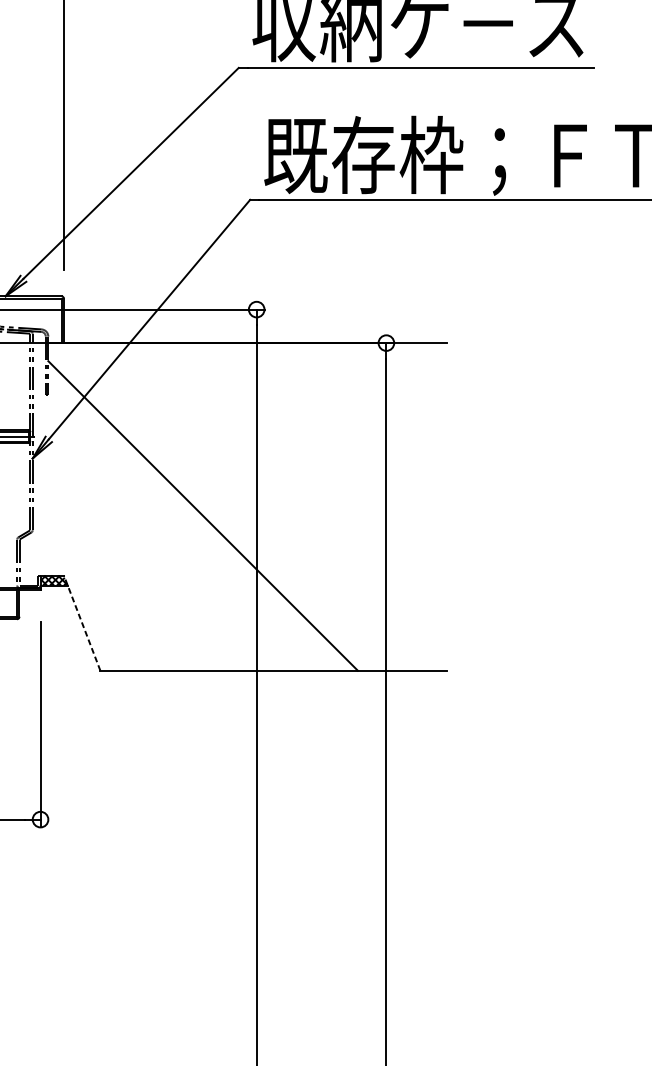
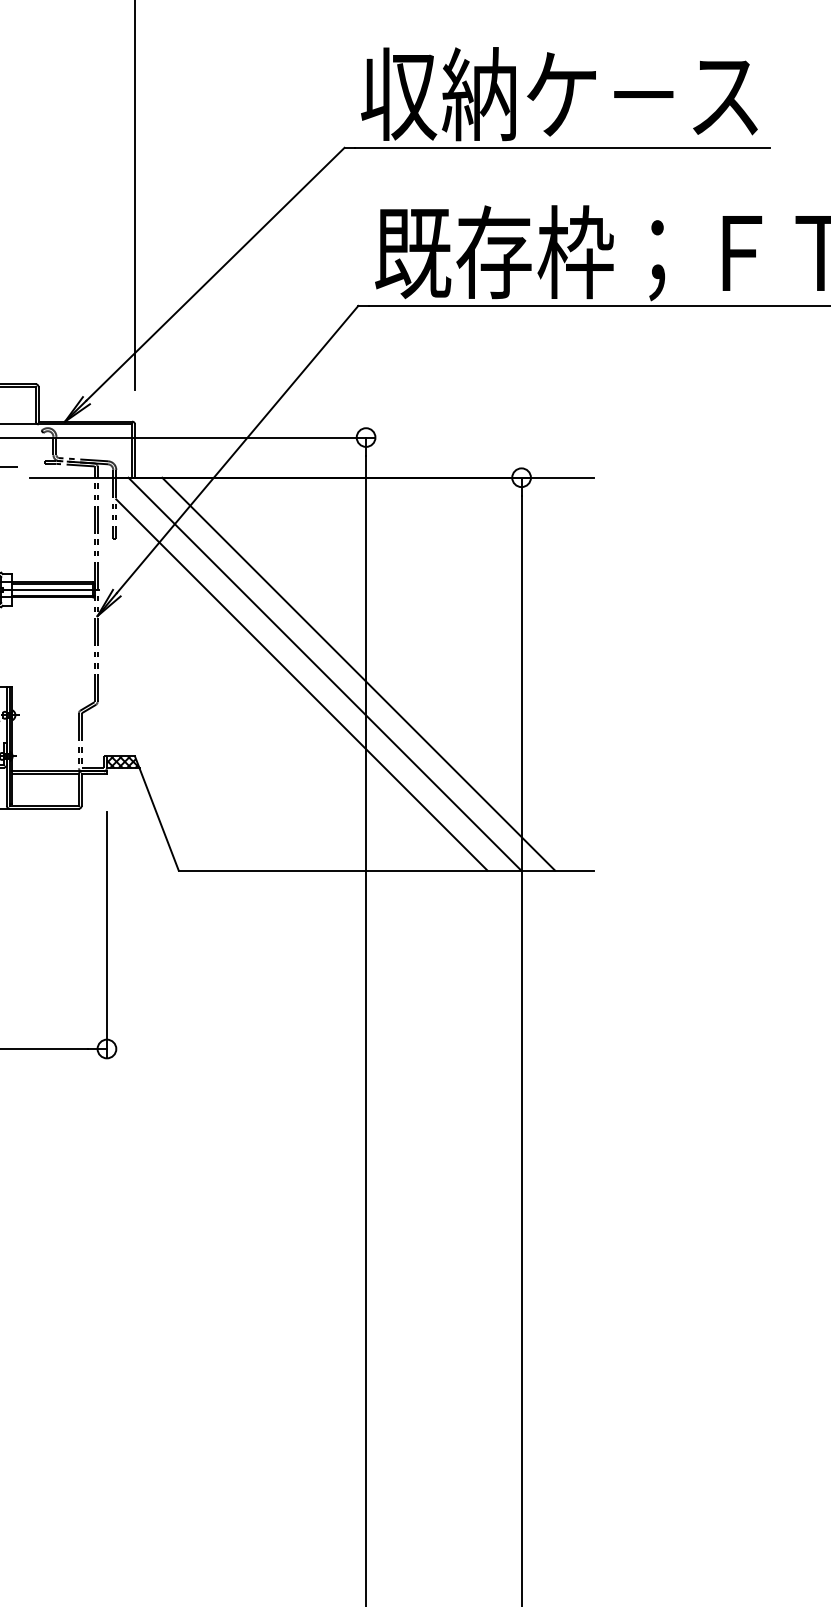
line: (222, 506) -> (324, 673), added
line: (250, 506) -> (358, 673), added
line: (81, 623) -> (156, 813), dashed -> solid

